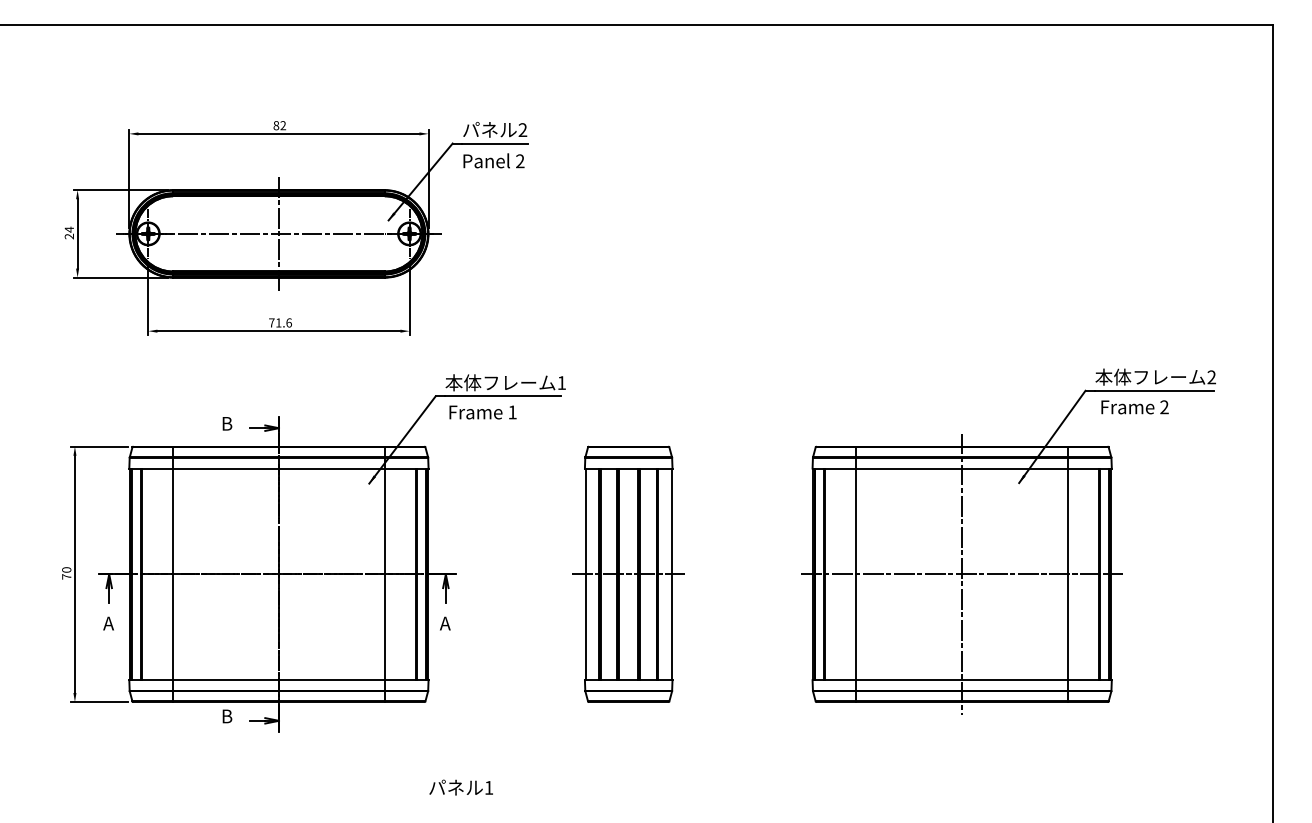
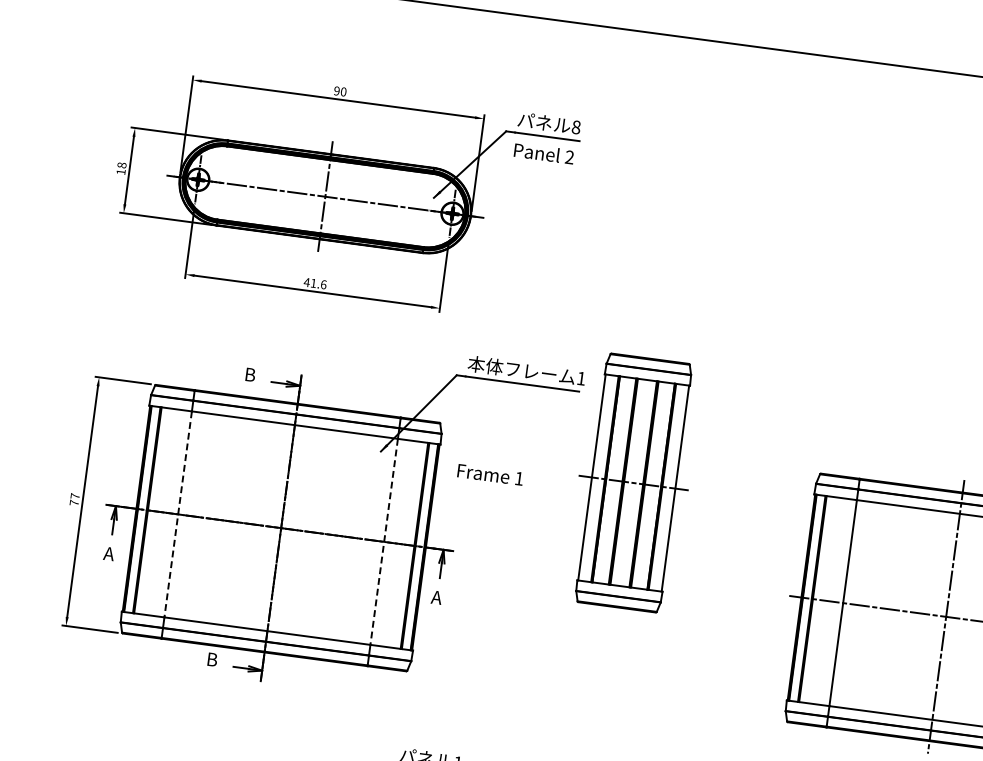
text: (279, 125) -> (340, 91), 82 -> 90
text: (522, 130) -> (575, 127), 2 -> 8
text: (69, 232) -> (121, 168), 24 -> 18
text: (271, 322) -> (306, 282), 71.6 -> 41.6
text: (482, 412) -> (489, 474), moved
text: (66, 569) -> (75, 495), 70 -> 77
part: (628, 573) -> (633, 482), moved
line: (173, 574) -> (178, 514), solid -> dashed
line: (384, 574) -> (383, 541), solid -> dashed

